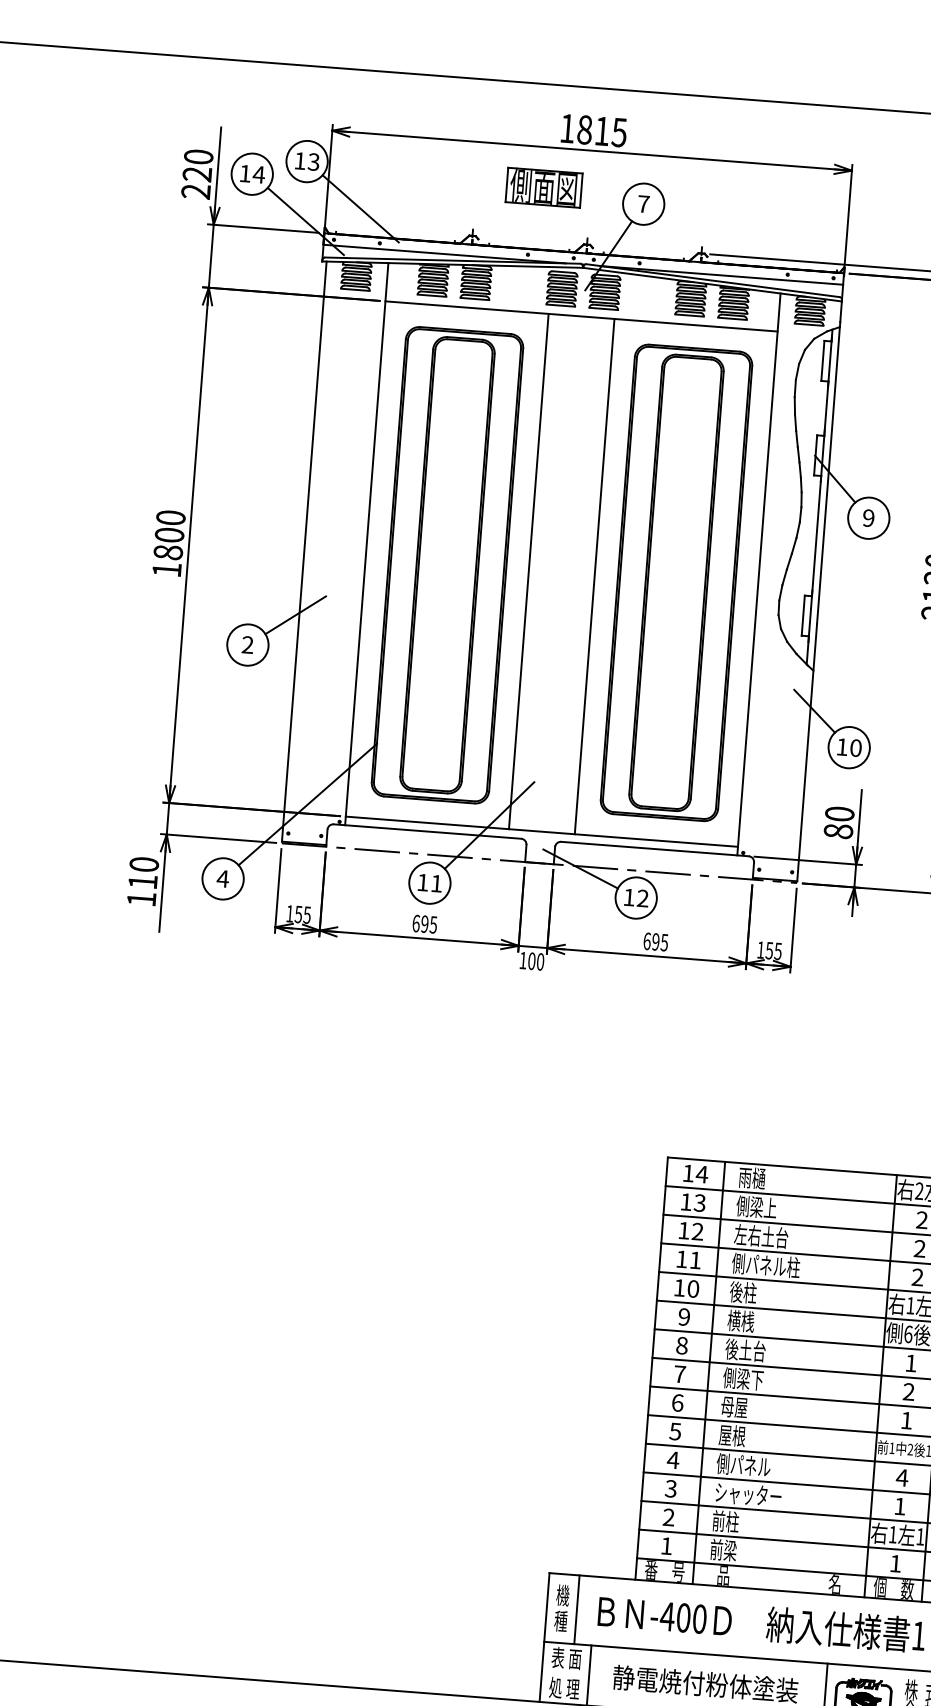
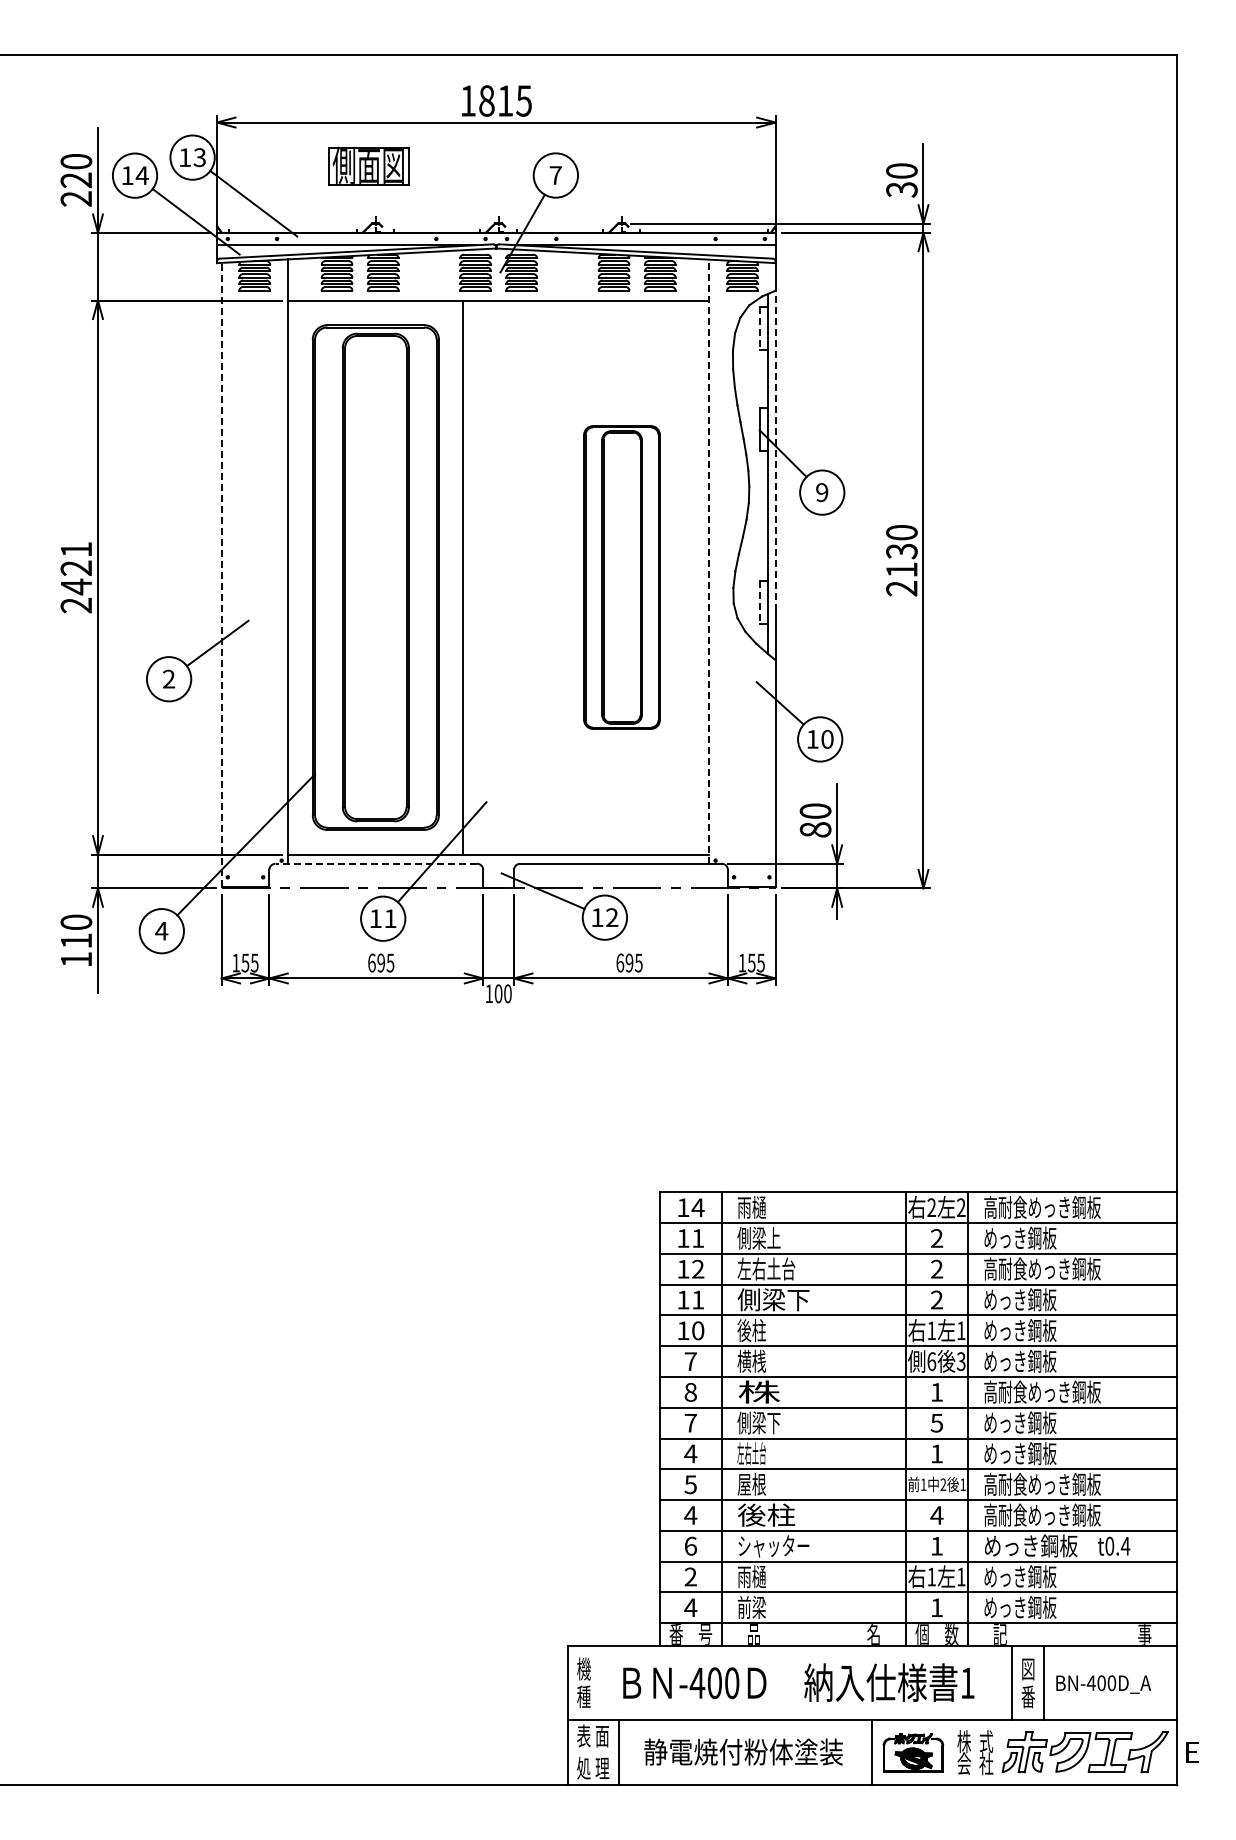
part: (543, 187) -> (368, 165), moved
line: (823, 361) -> (760, 328), solid -> dashed
line: (828, 473) -> (775, 448), solid -> dashed
text: (169, 543) -> (76, 577), 1800 -> 2421
line: (304, 551) -> (221, 574), solid -> dashed
line: (758, 574) -> (709, 561), solid -> dashed
line: (595, 576) -> (534, 577), removed
part: (675, 582) -> (621, 577), size x0.6
line: (803, 616) -> (760, 602), solid -> dashed
line: (427, 831) -> (376, 863), solid -> dashed
text: (699, 1203) -> (697, 1238), 13 -> 11
text: (765, 1265) -> (773, 1299), 側パネル柱 -> 側梁下
text: (684, 1316) -> (690, 1361), 9 -> 7
text: (745, 1349) -> (758, 1391), 後土台 -> 株
text: (908, 1391) -> (936, 1422), 2 -> 5
text: (677, 1402) -> (690, 1453), 6 -> 4
text: (734, 1406) -> (751, 1453), 母屋 -> 左右土台
text: (743, 1464) -> (766, 1514), 側パネル -> 後柱
text: (670, 1488) -> (690, 1545), 3 -> 6
text: (725, 1521) -> (751, 1576), 前柱 -> 雨樋
text: (666, 1545) -> (690, 1607), 1 -> 4
line: (577, 1610) -> (600, 1683), removed

